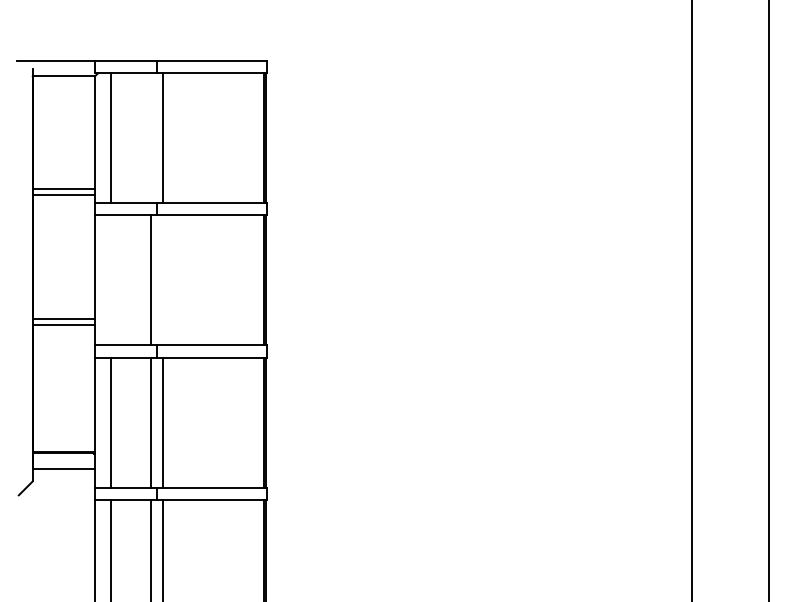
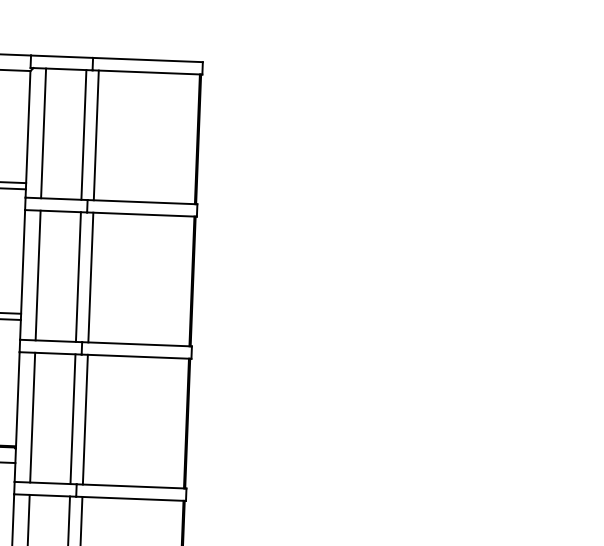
line: (150, 138) -> (83, 135), added
line: (110, 280) -> (38, 275), added
line: (163, 280) -> (91, 277), added

